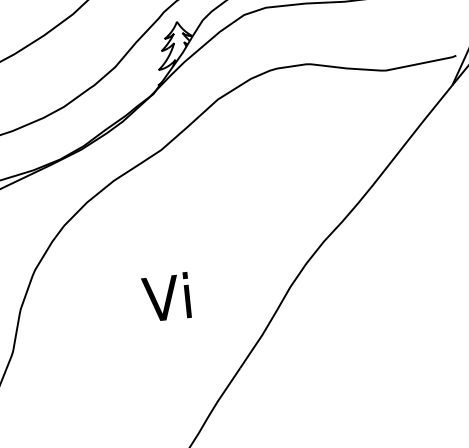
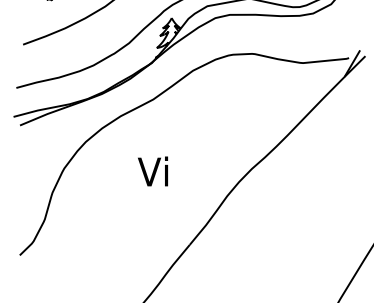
text: (165, 297) -> (152, 171), moved

